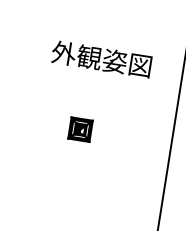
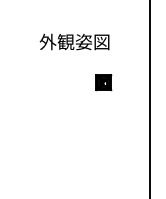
text: (101, 58) -> (74, 41), moved
part: (80, 129) -> (103, 82), moved

